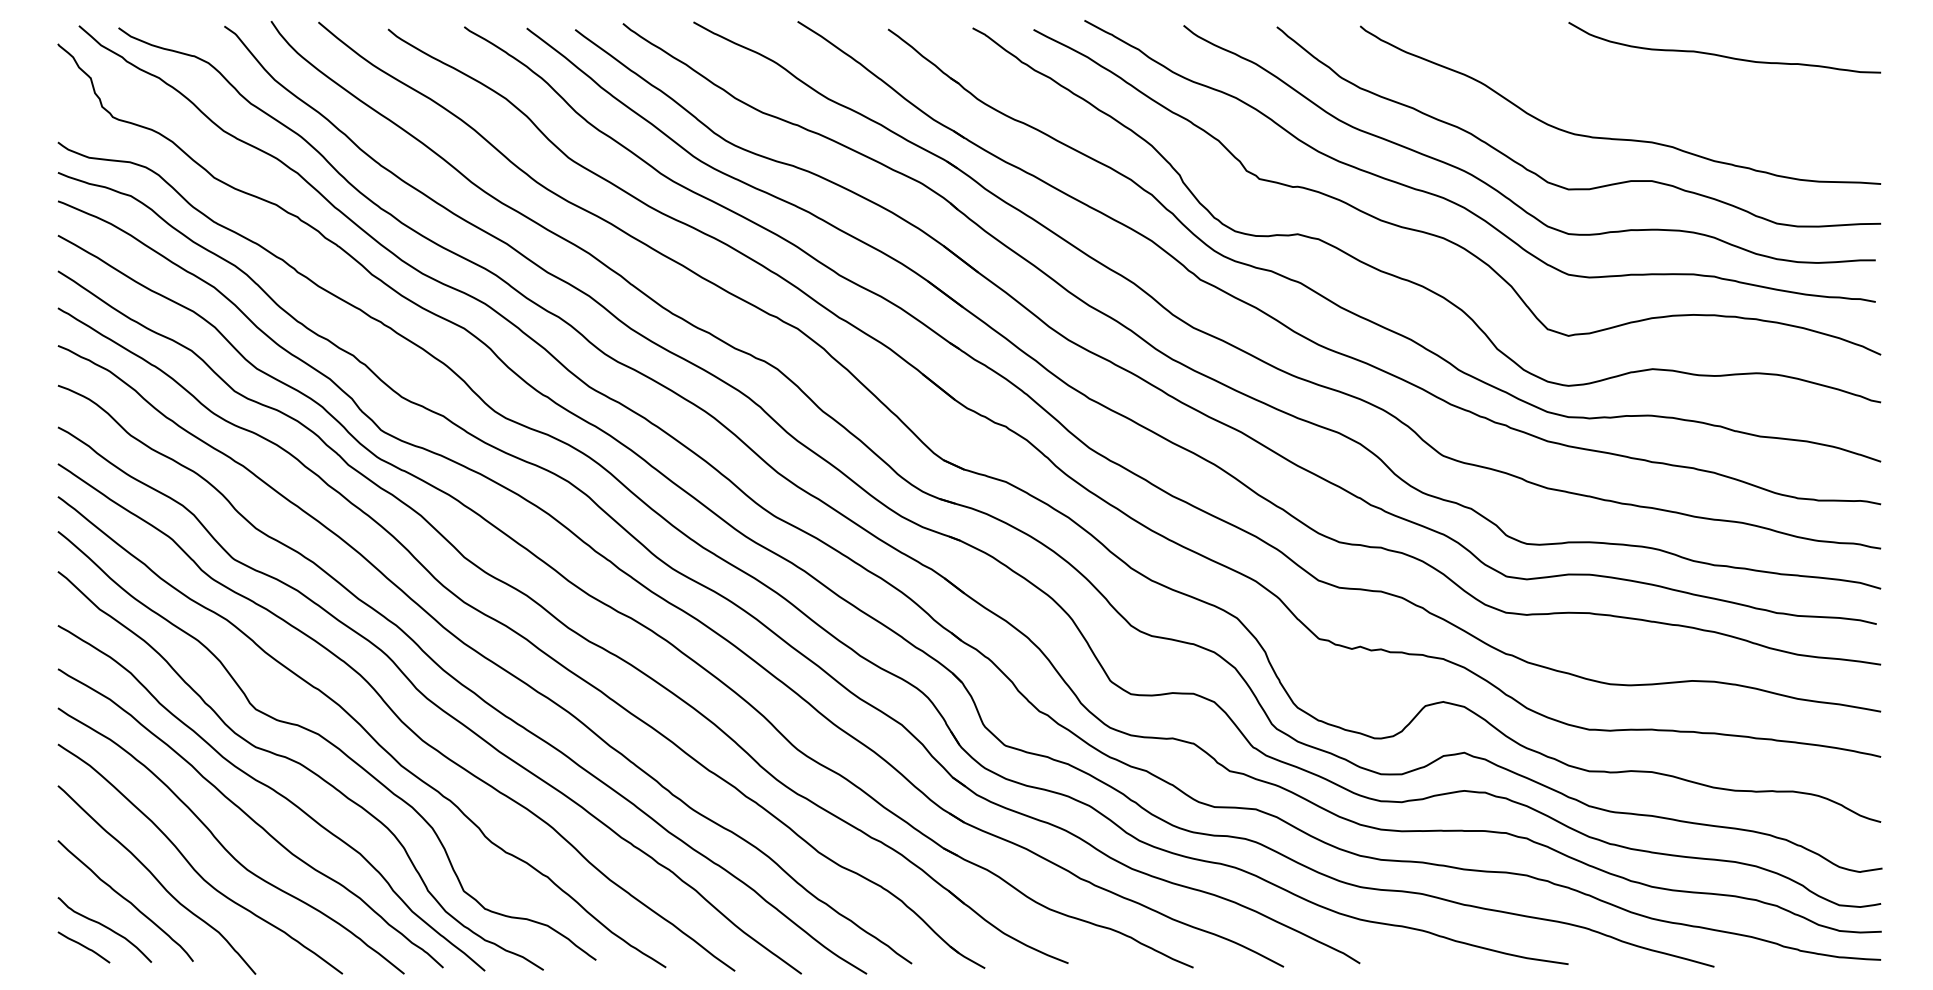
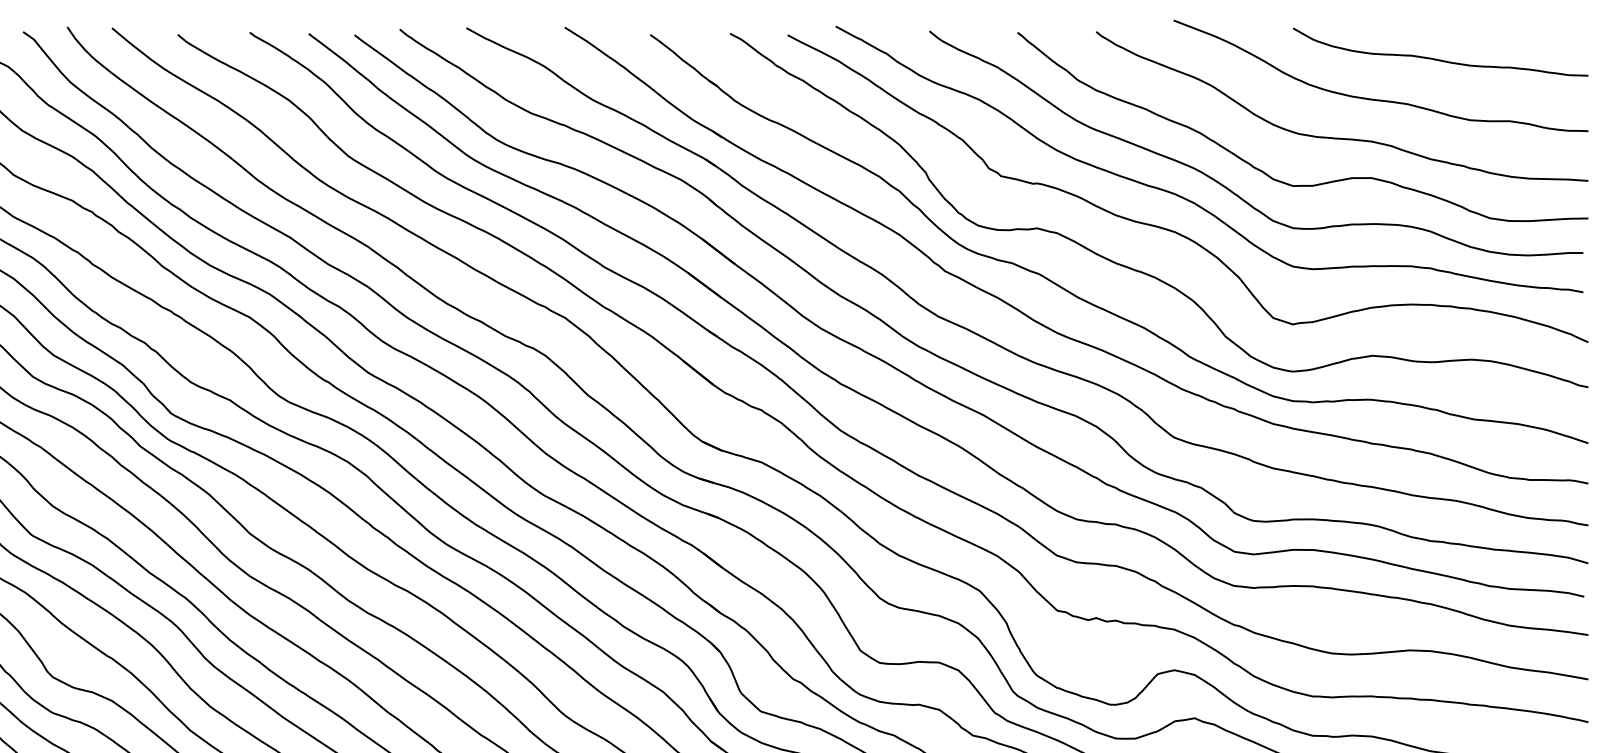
curve: (1658, 97) -> (1378, 99), added

